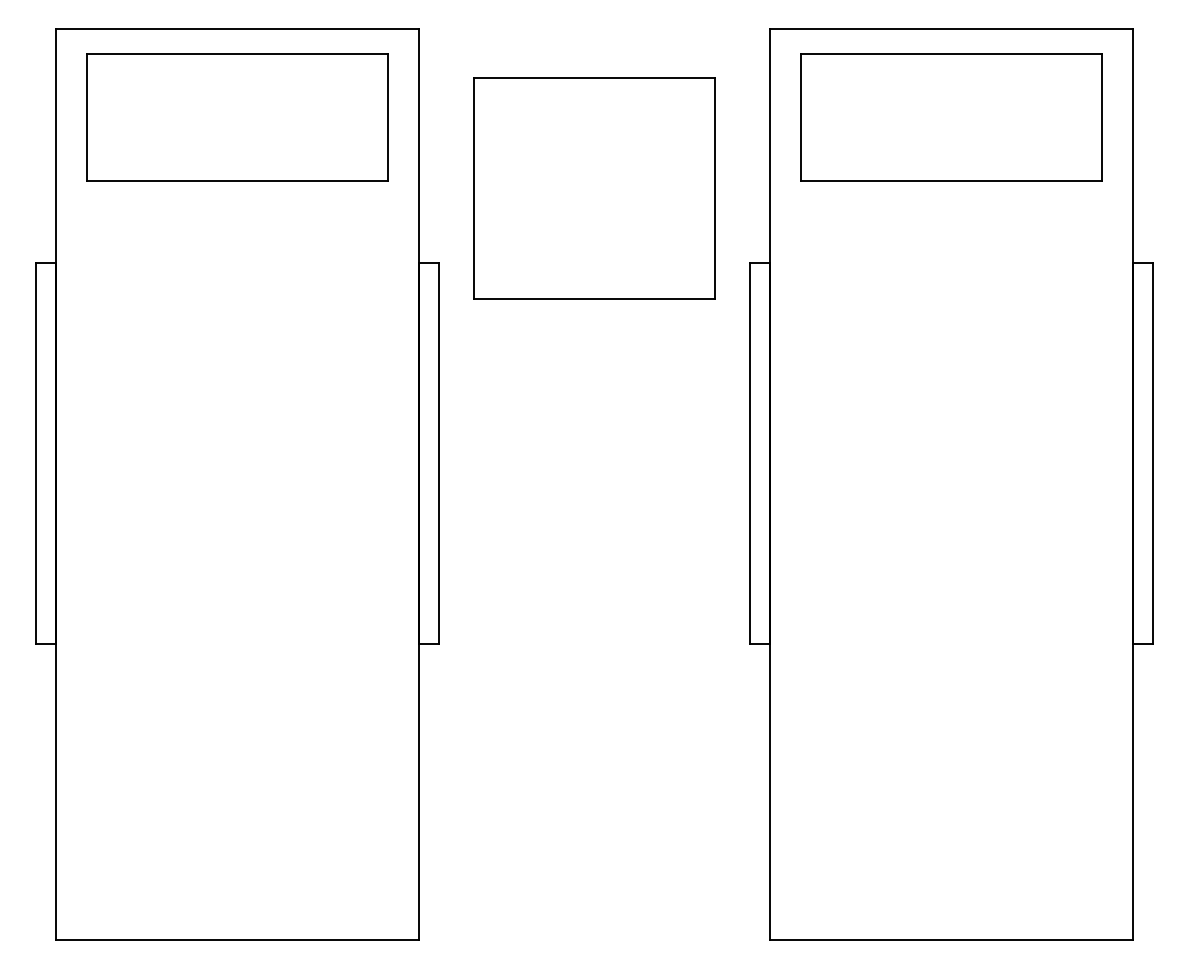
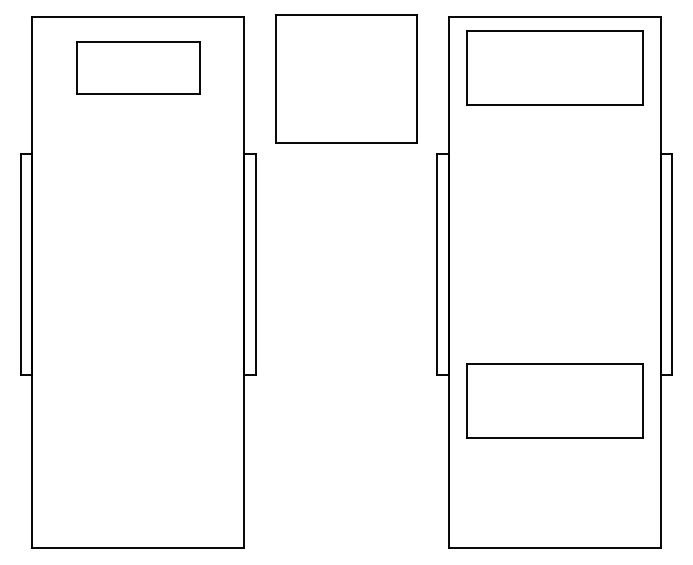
part: (236, 115) -> (137, 67), size x0.7
part: (594, 187) -> (346, 78), moved
part: (951, 686) -> (554, 400), added

